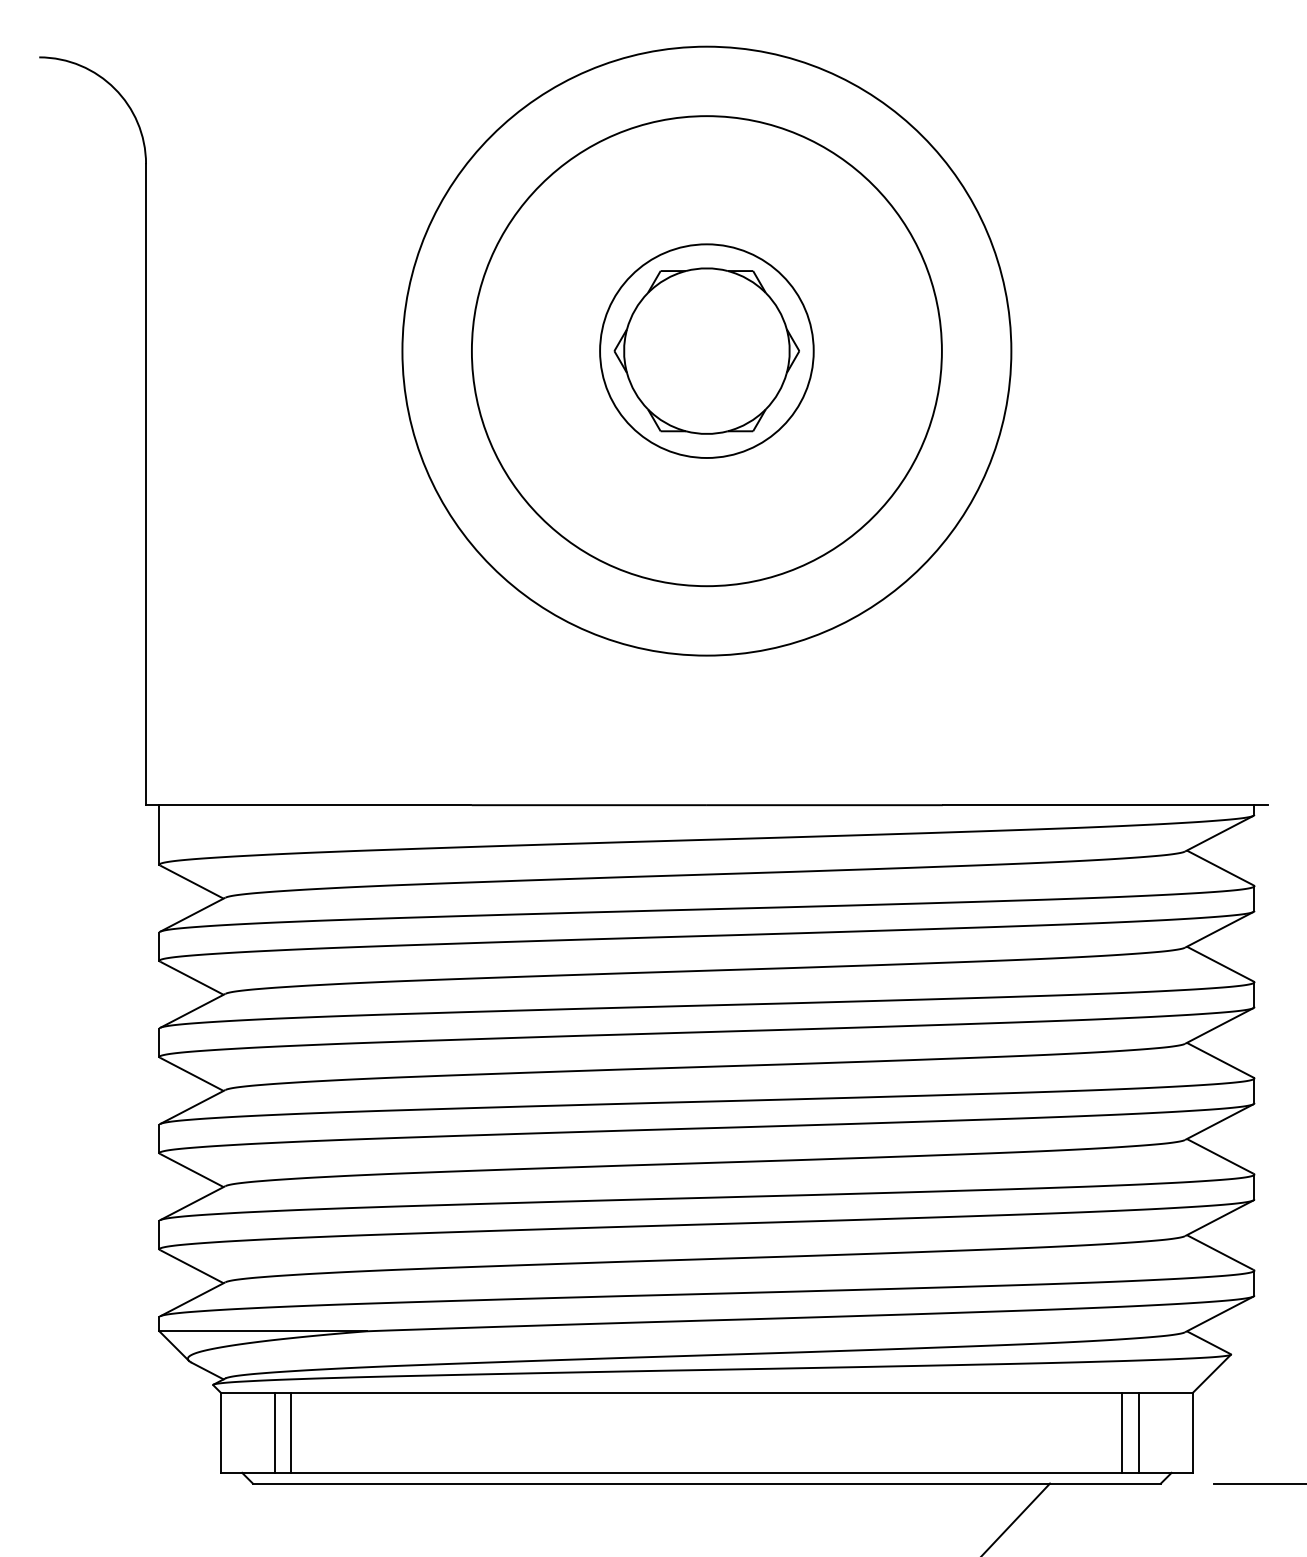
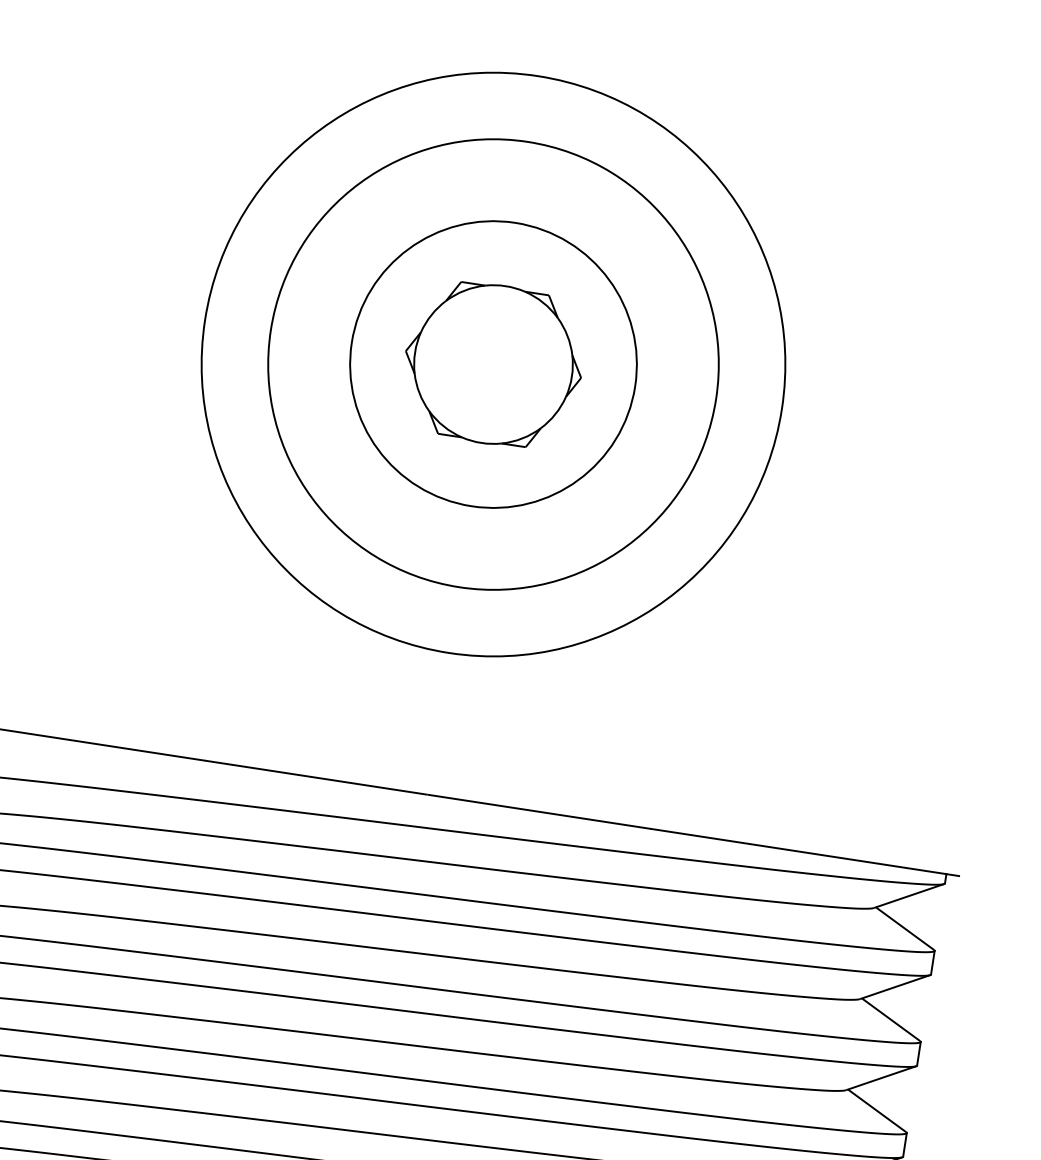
circle: (706, 350) -> (493, 363), size x1.4

